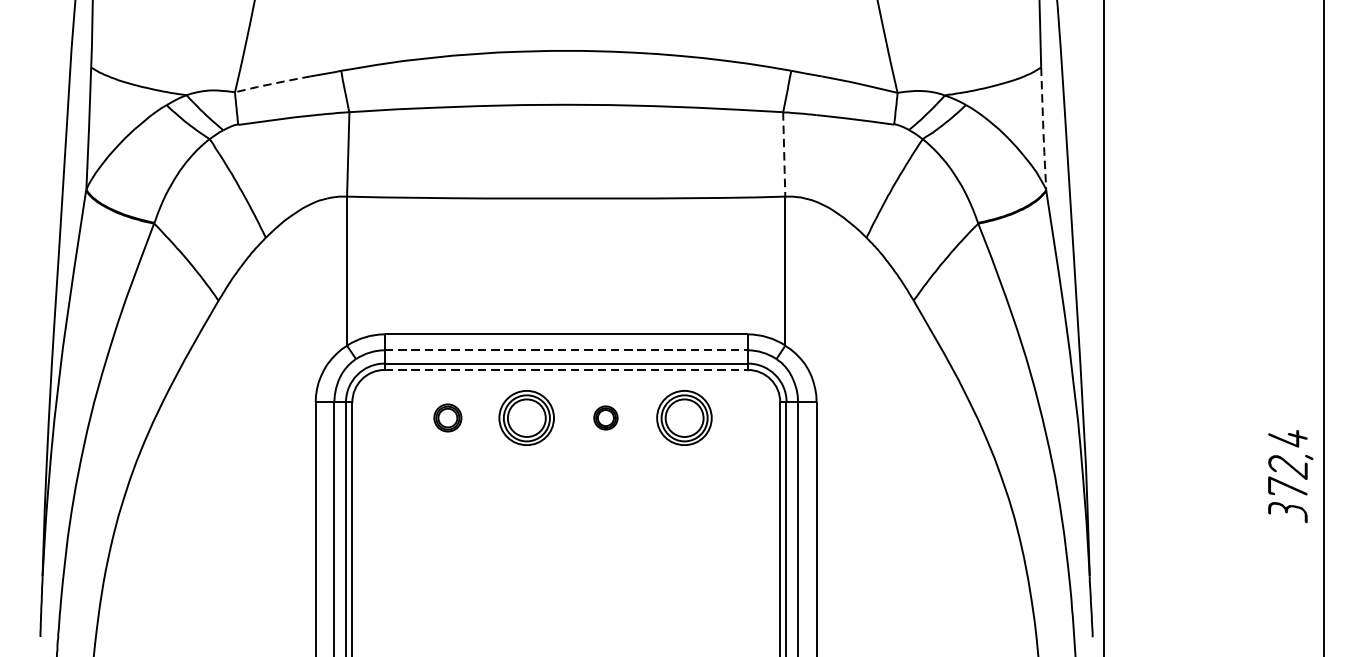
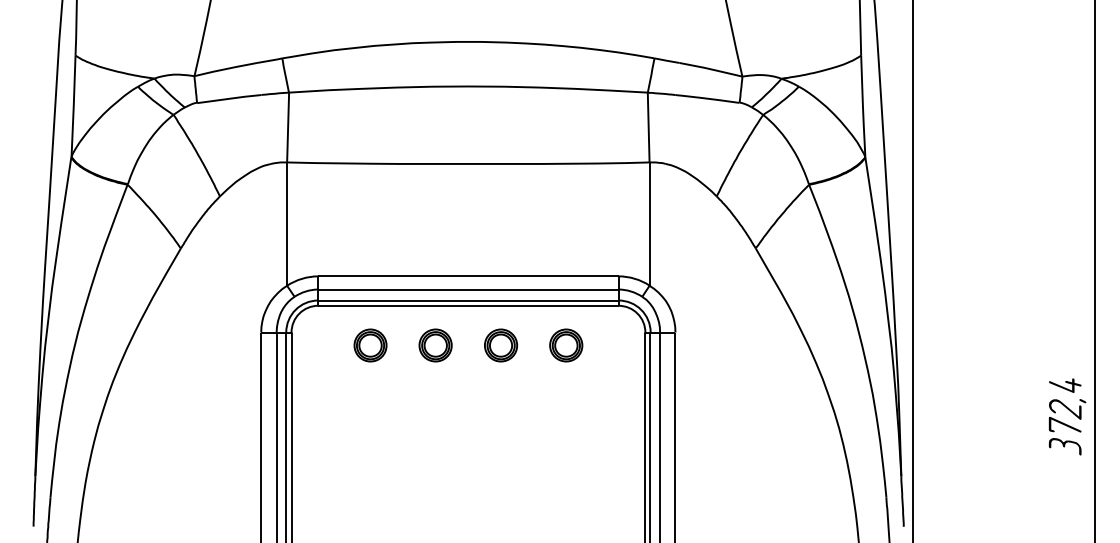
line: (272, 84) -> (225, 69), dashed -> solid
line: (1042, 128) -> (862, 106), dashed -> solid
line: (784, 155) -> (648, 128), dashed -> solid
line: (566, 350) -> (468, 289), dashed -> solid
line: (566, 370) -> (468, 306), dashed -> solid
part: (447, 417) -> (370, 345), size x1.43
part: (526, 417) -> (435, 345), size x0.71
part: (606, 417) -> (501, 345), size x1.67
part: (684, 417) -> (566, 345), size x0.71
part: (1290, 476) -> (1067, 416), moved

